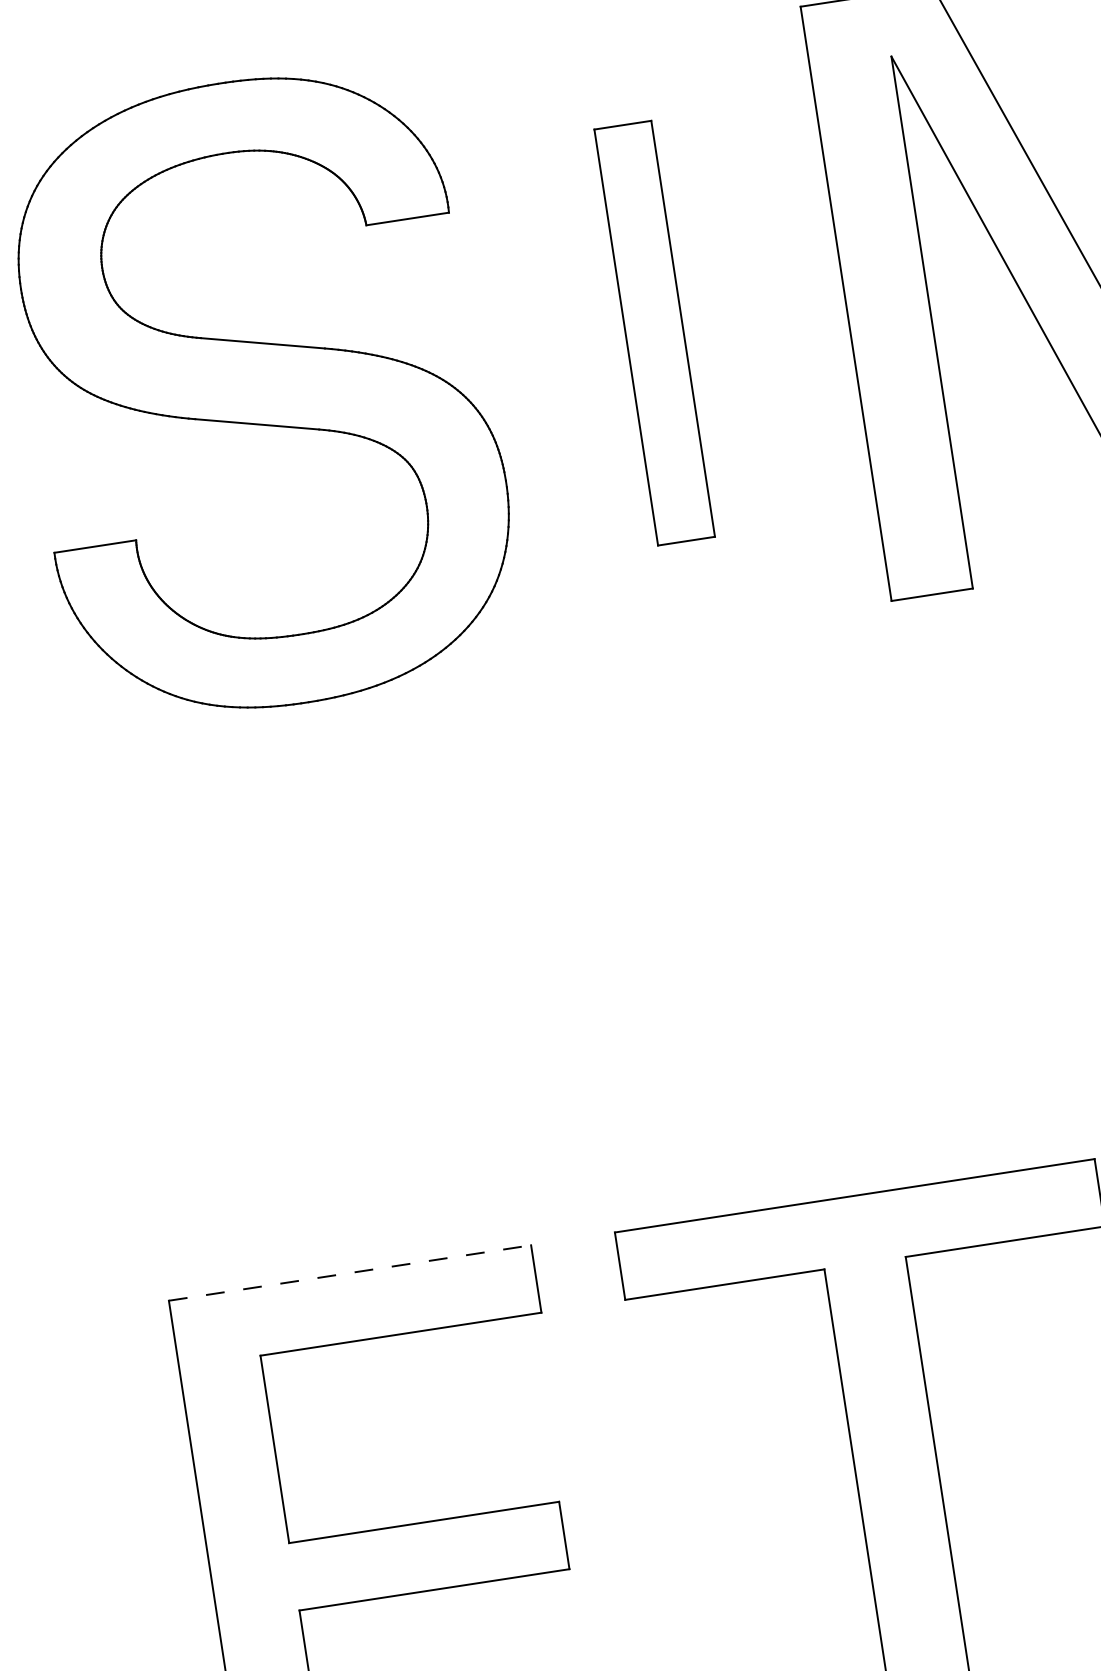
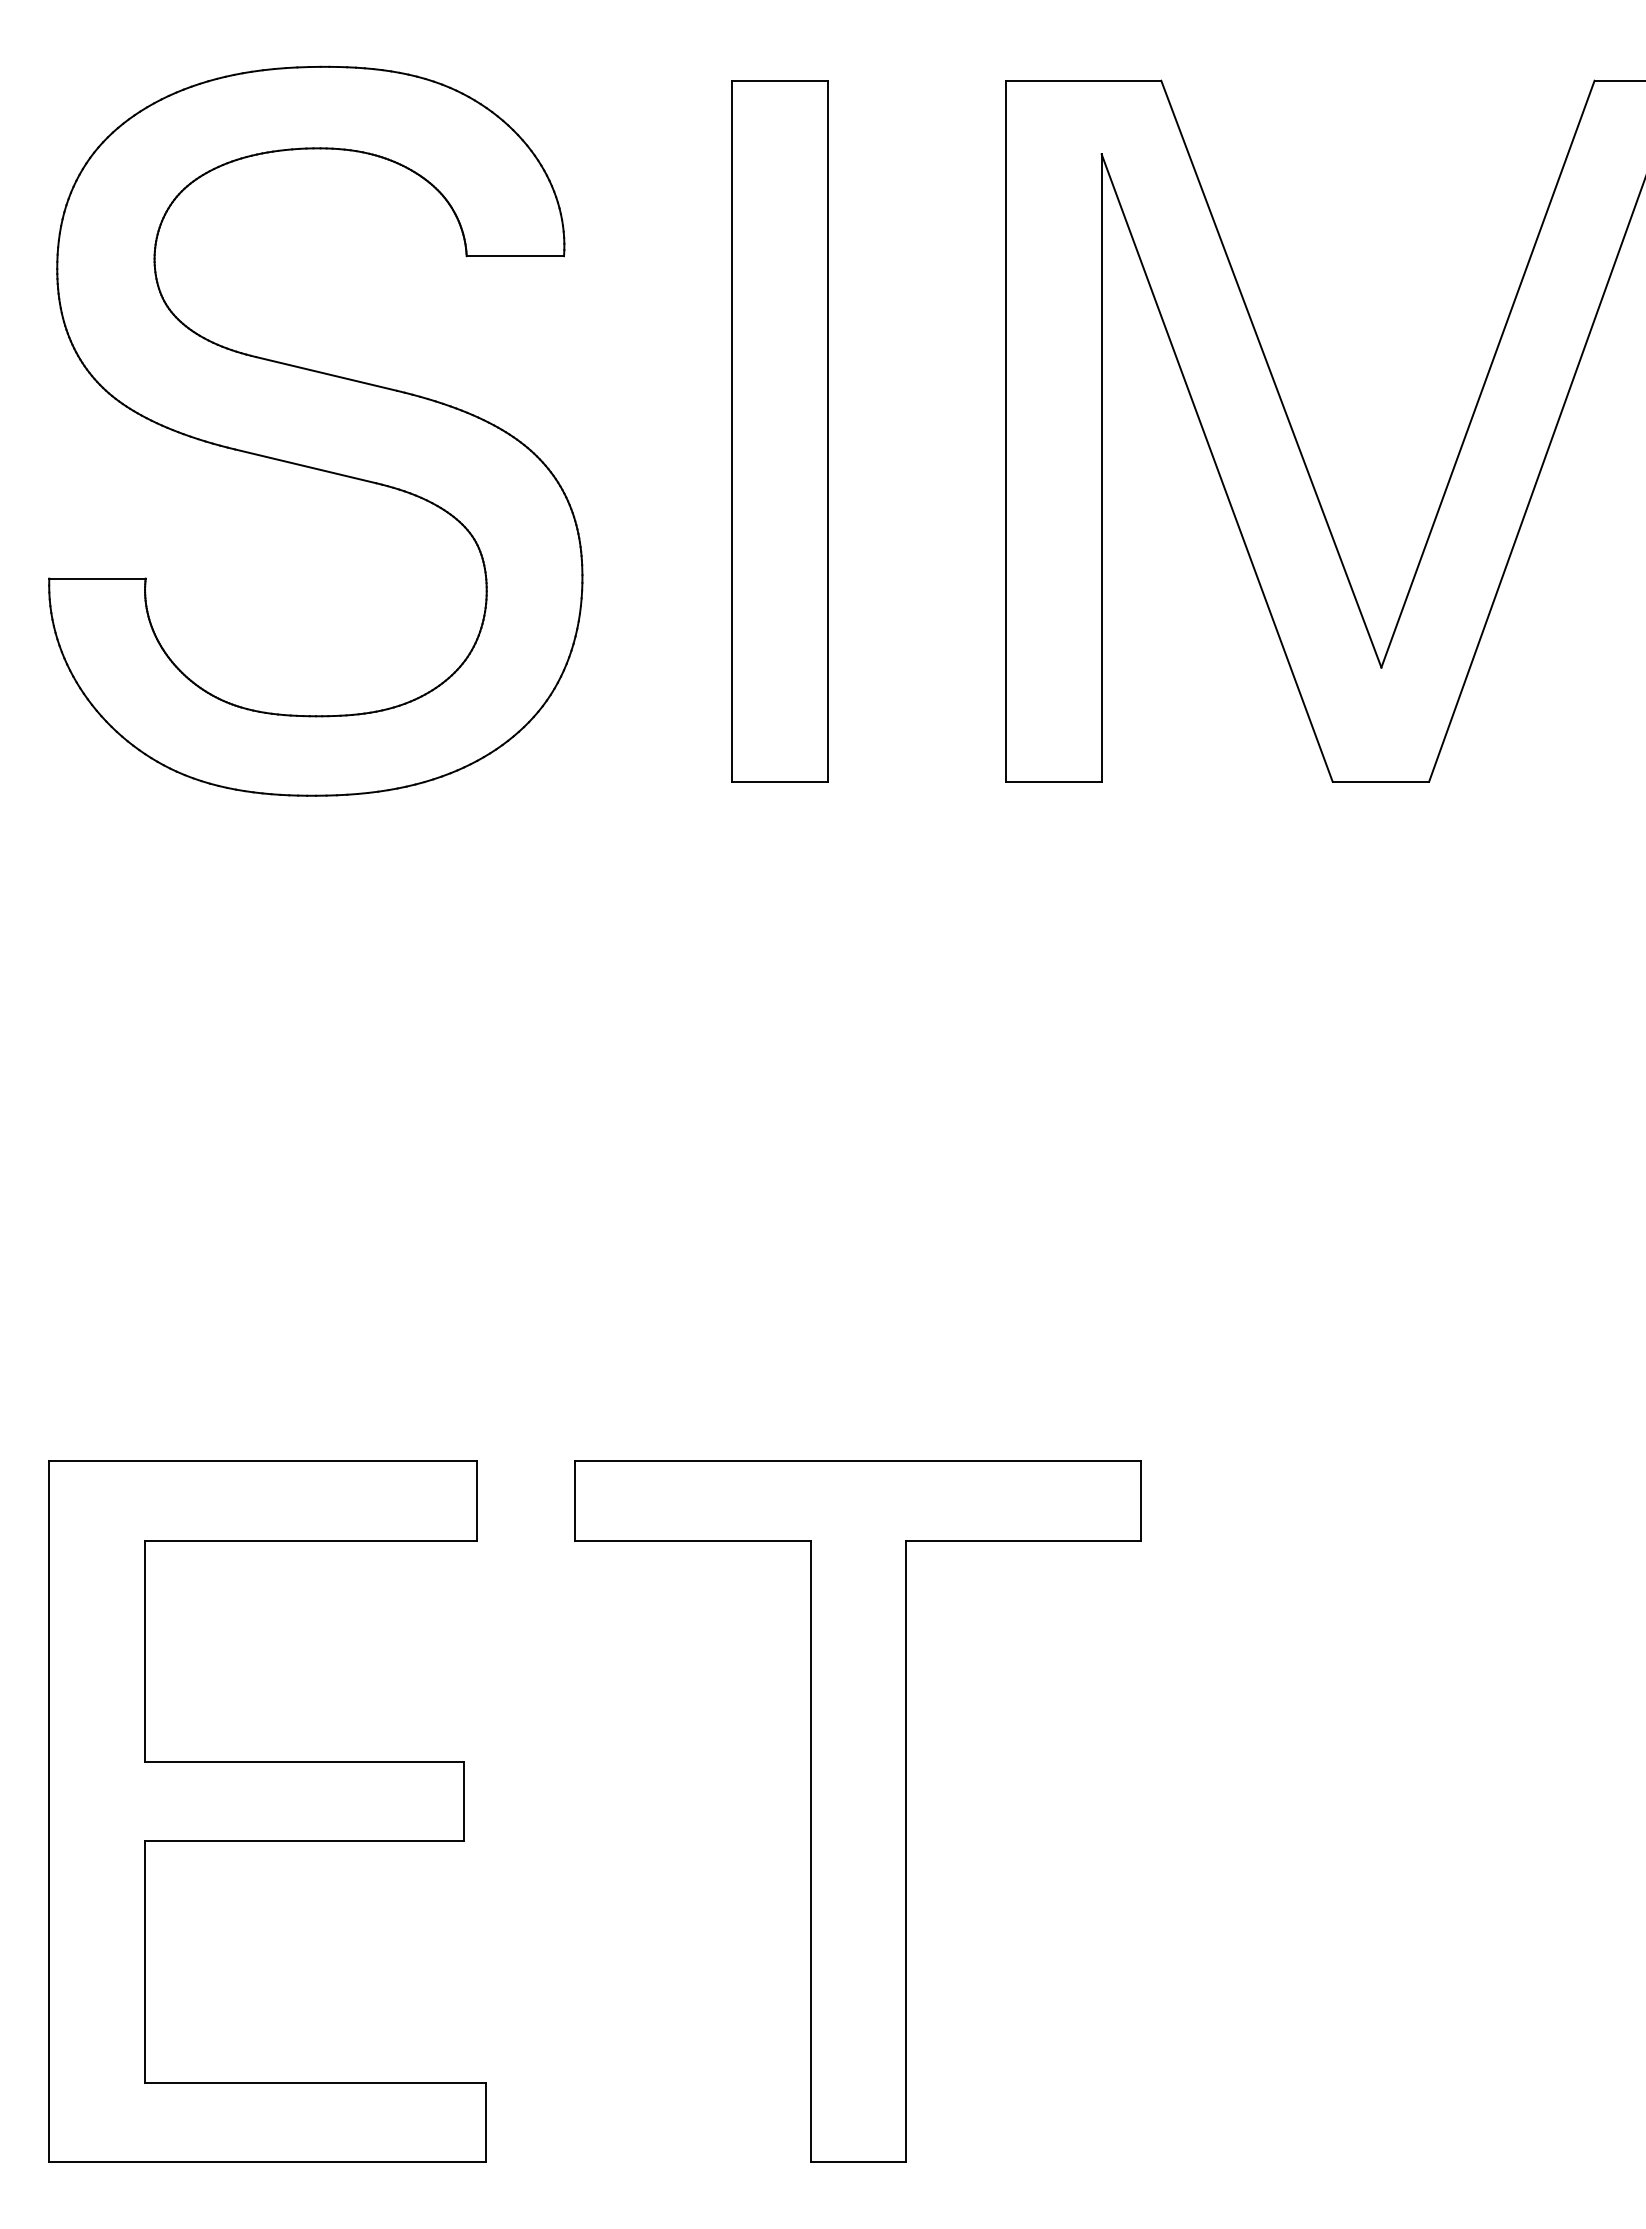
part: (654, 333) -> (779, 431), size x1.43
line: (349, 1273) -> (262, 1461), dashed -> solid

